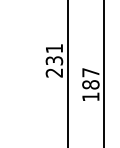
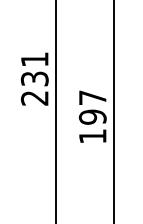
text: (90, 84) -> (92, 116), 187 -> 197

